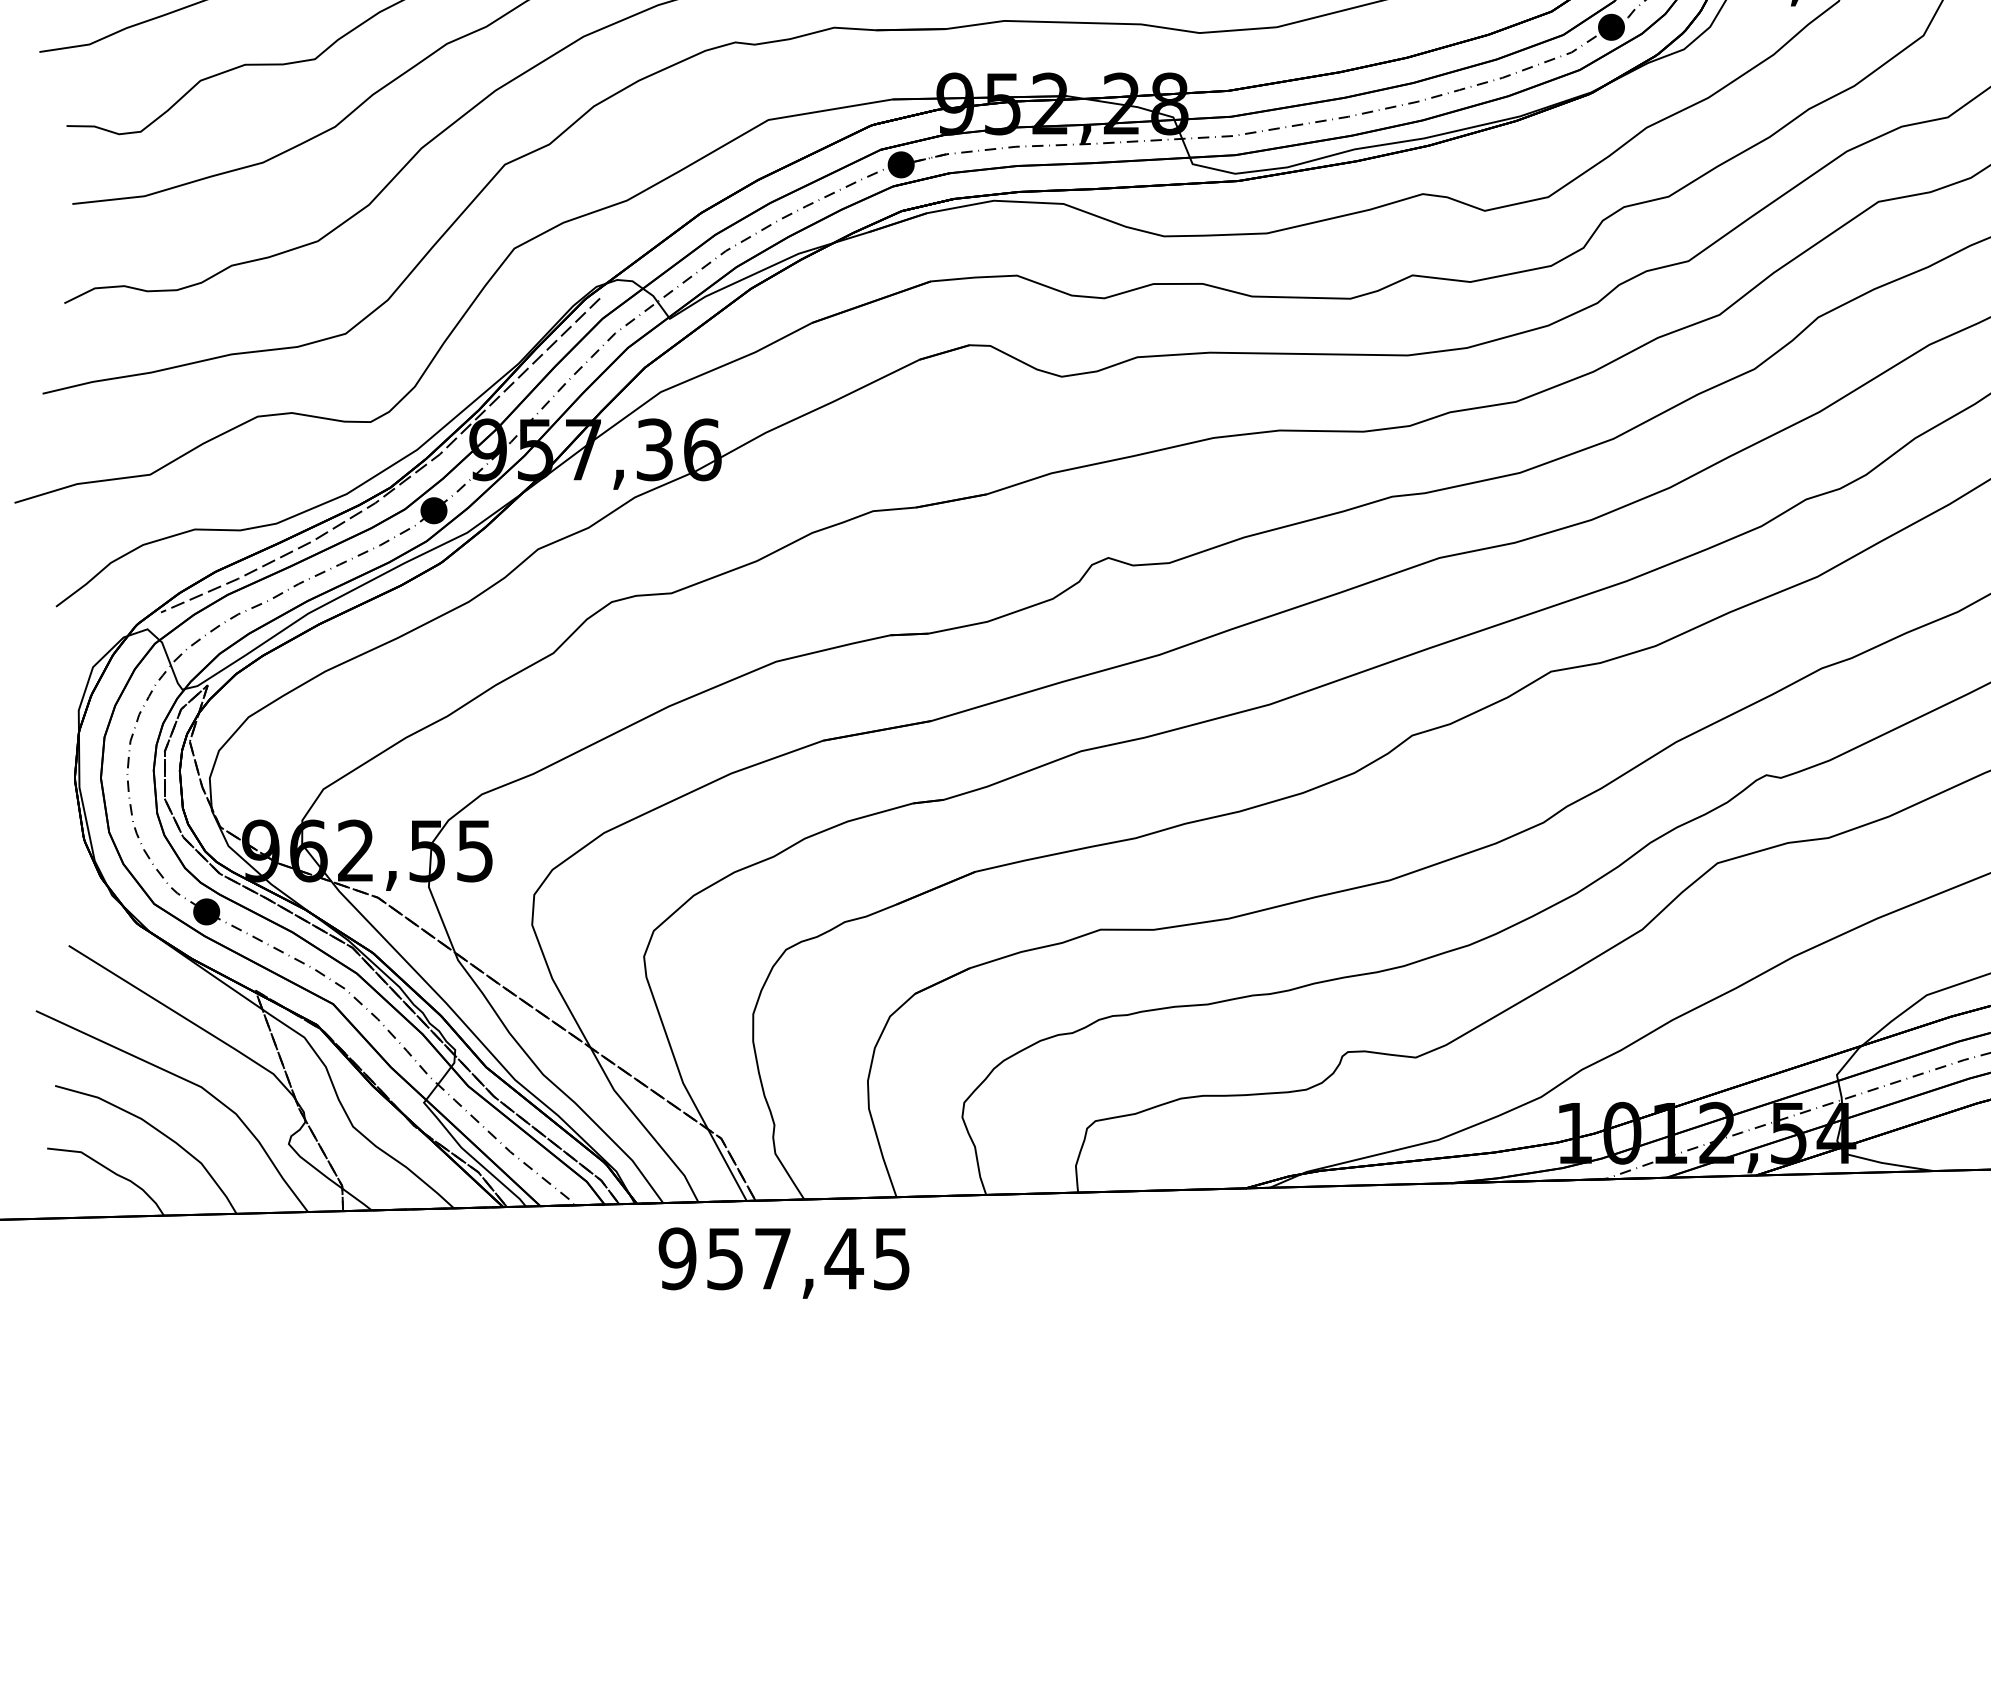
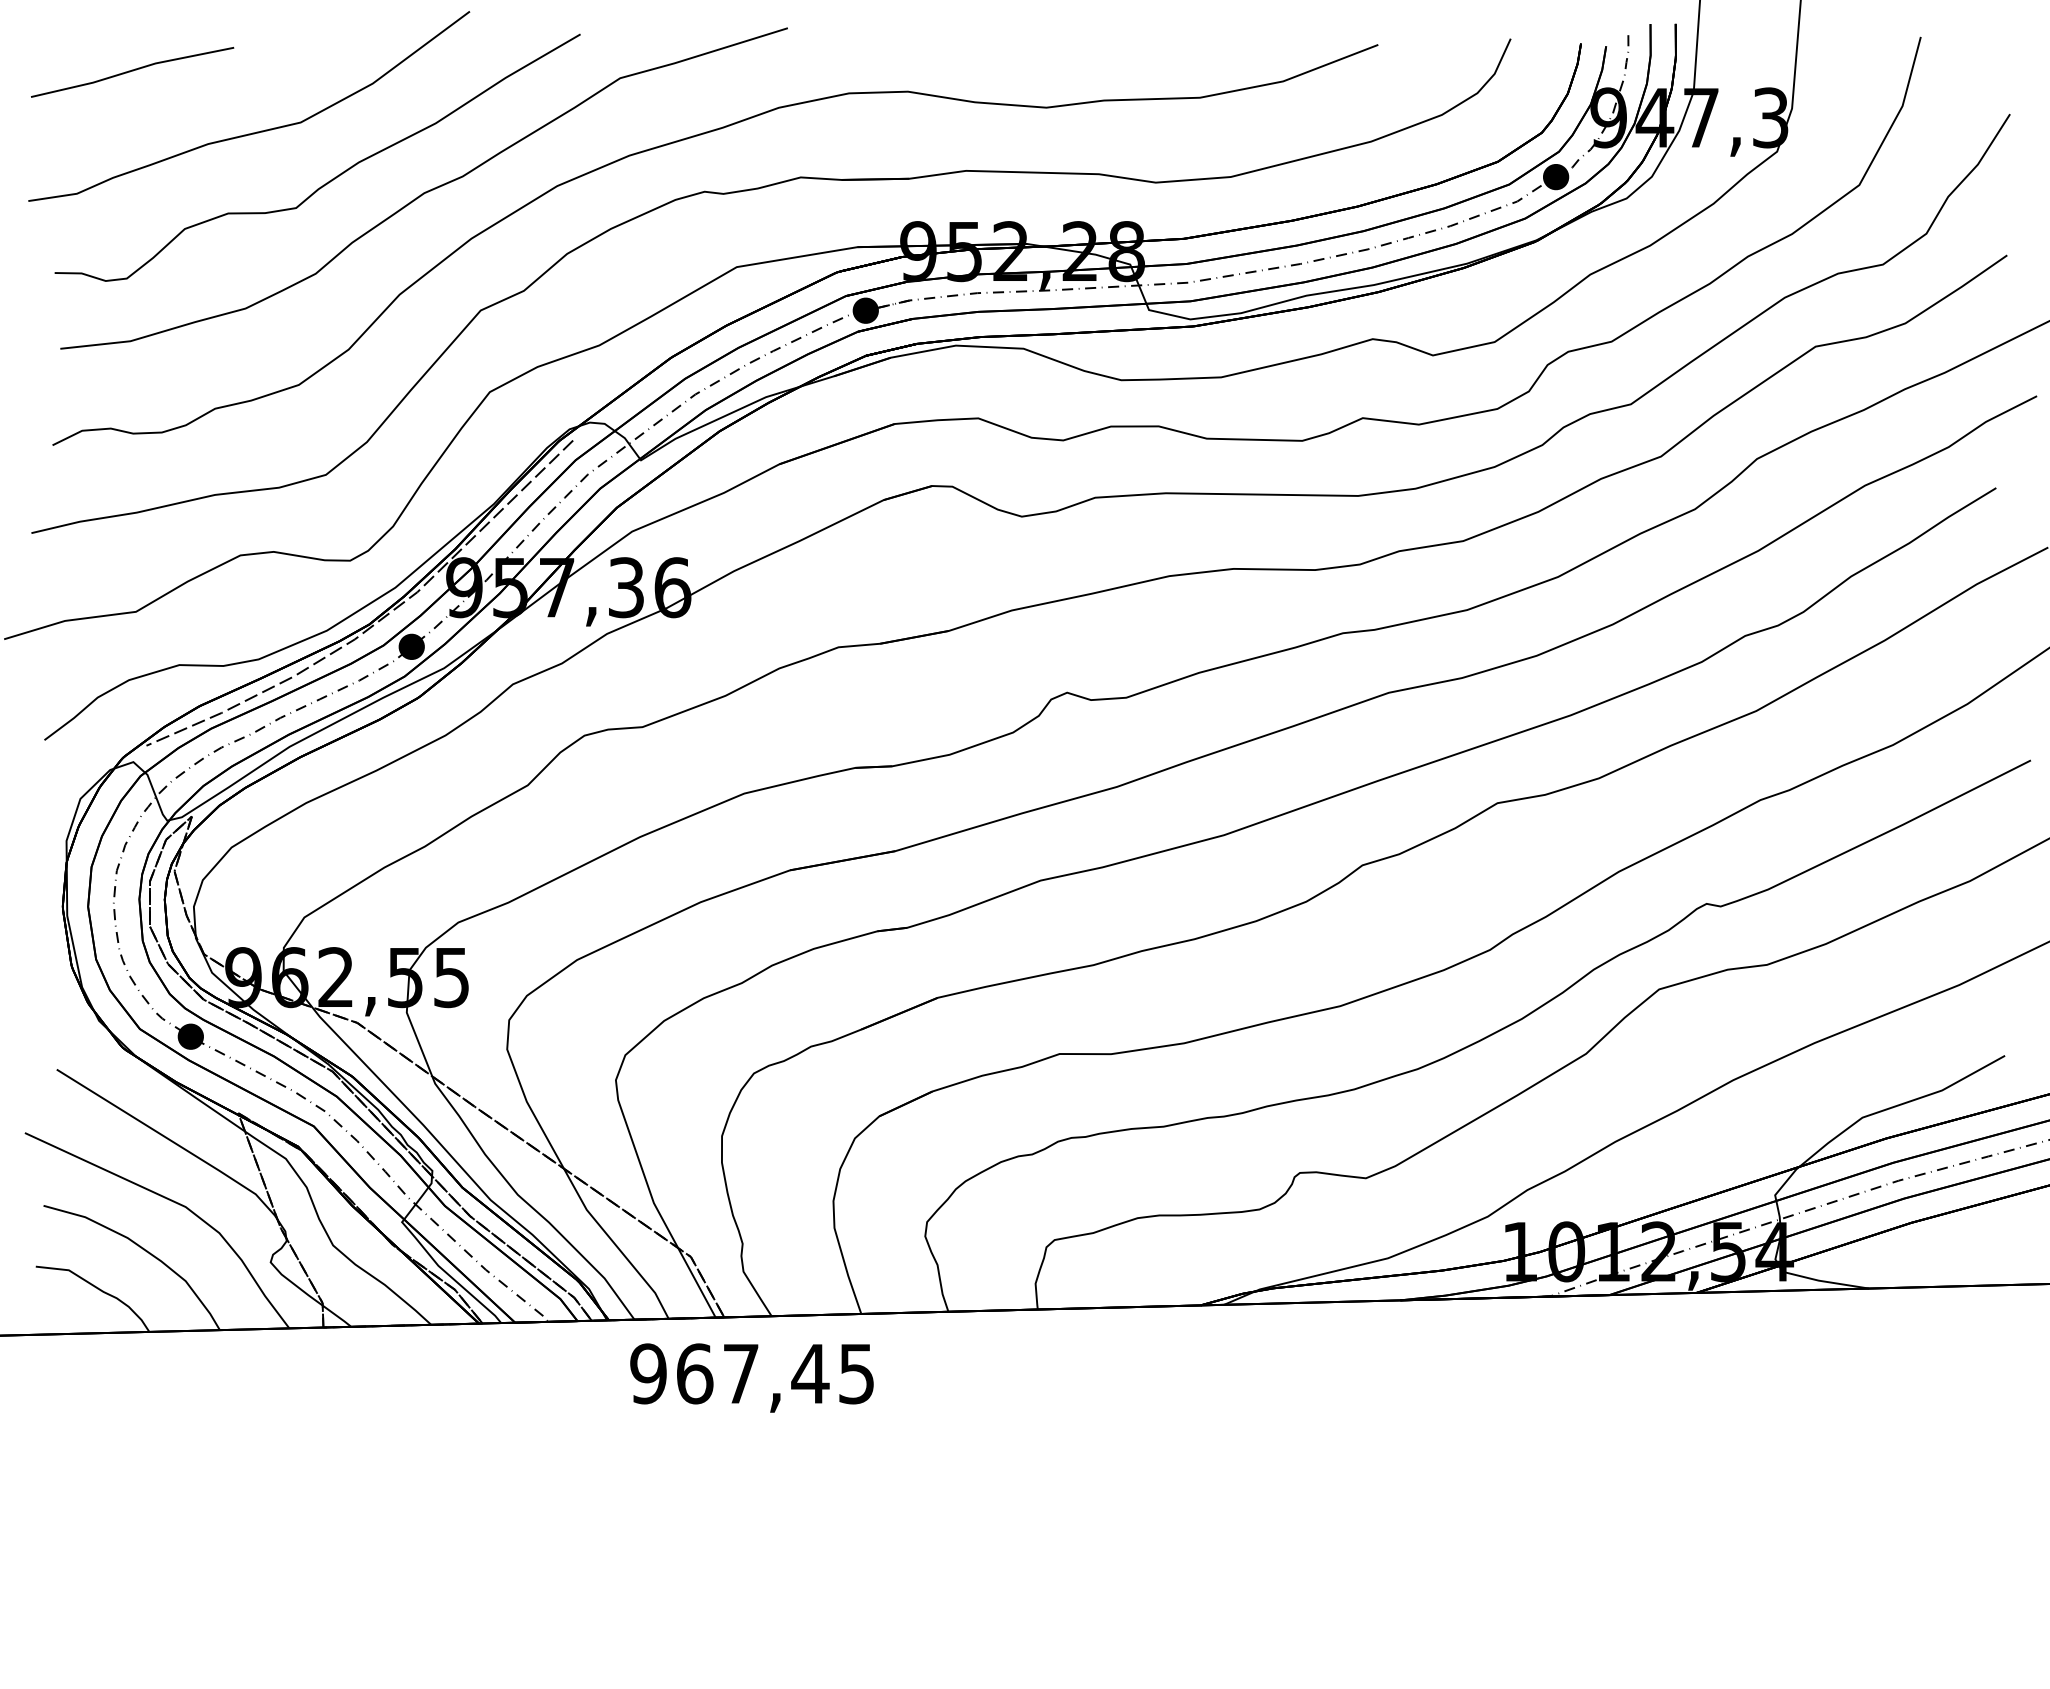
text: (725, 1258) -> (695, 1373), 957,45 -> 967,45

